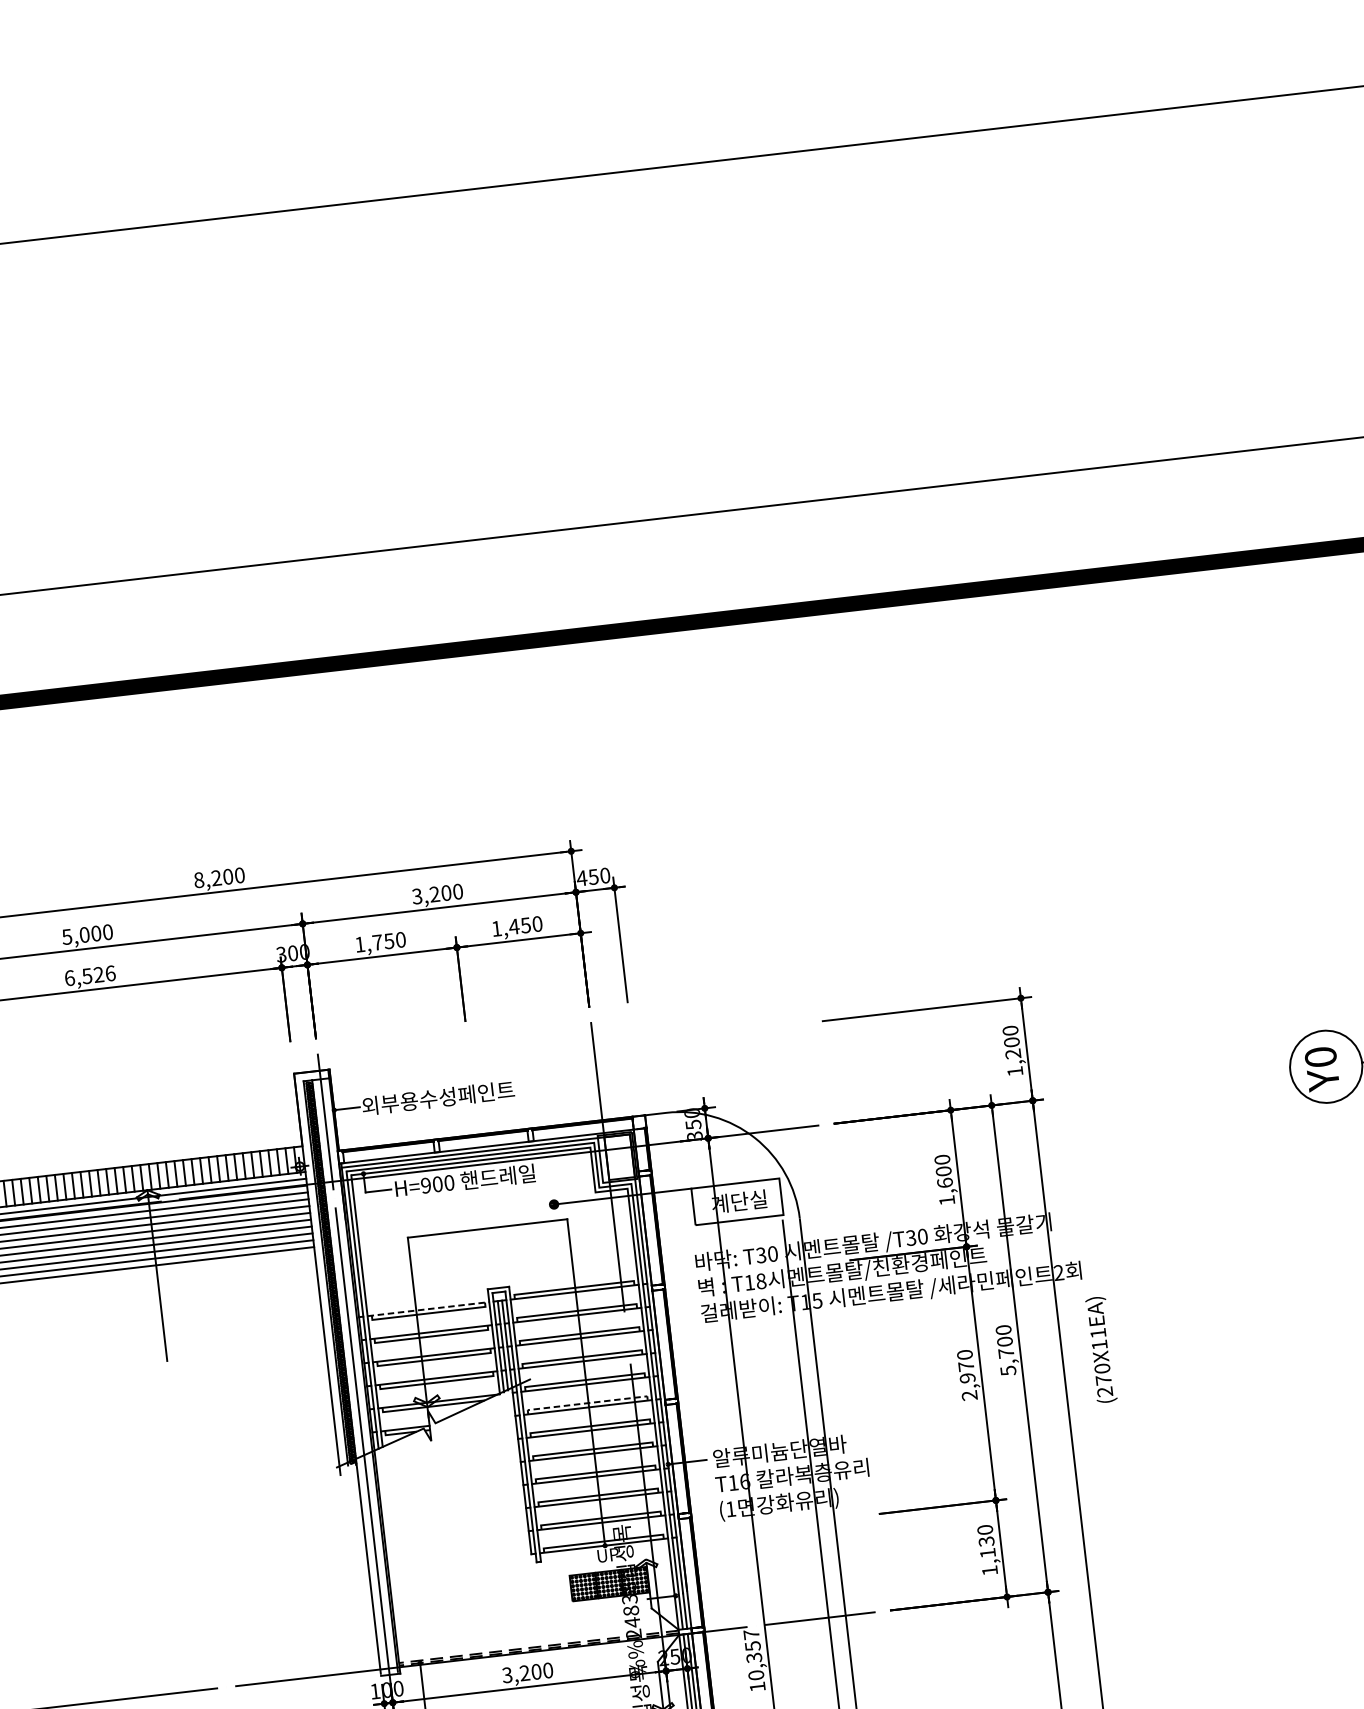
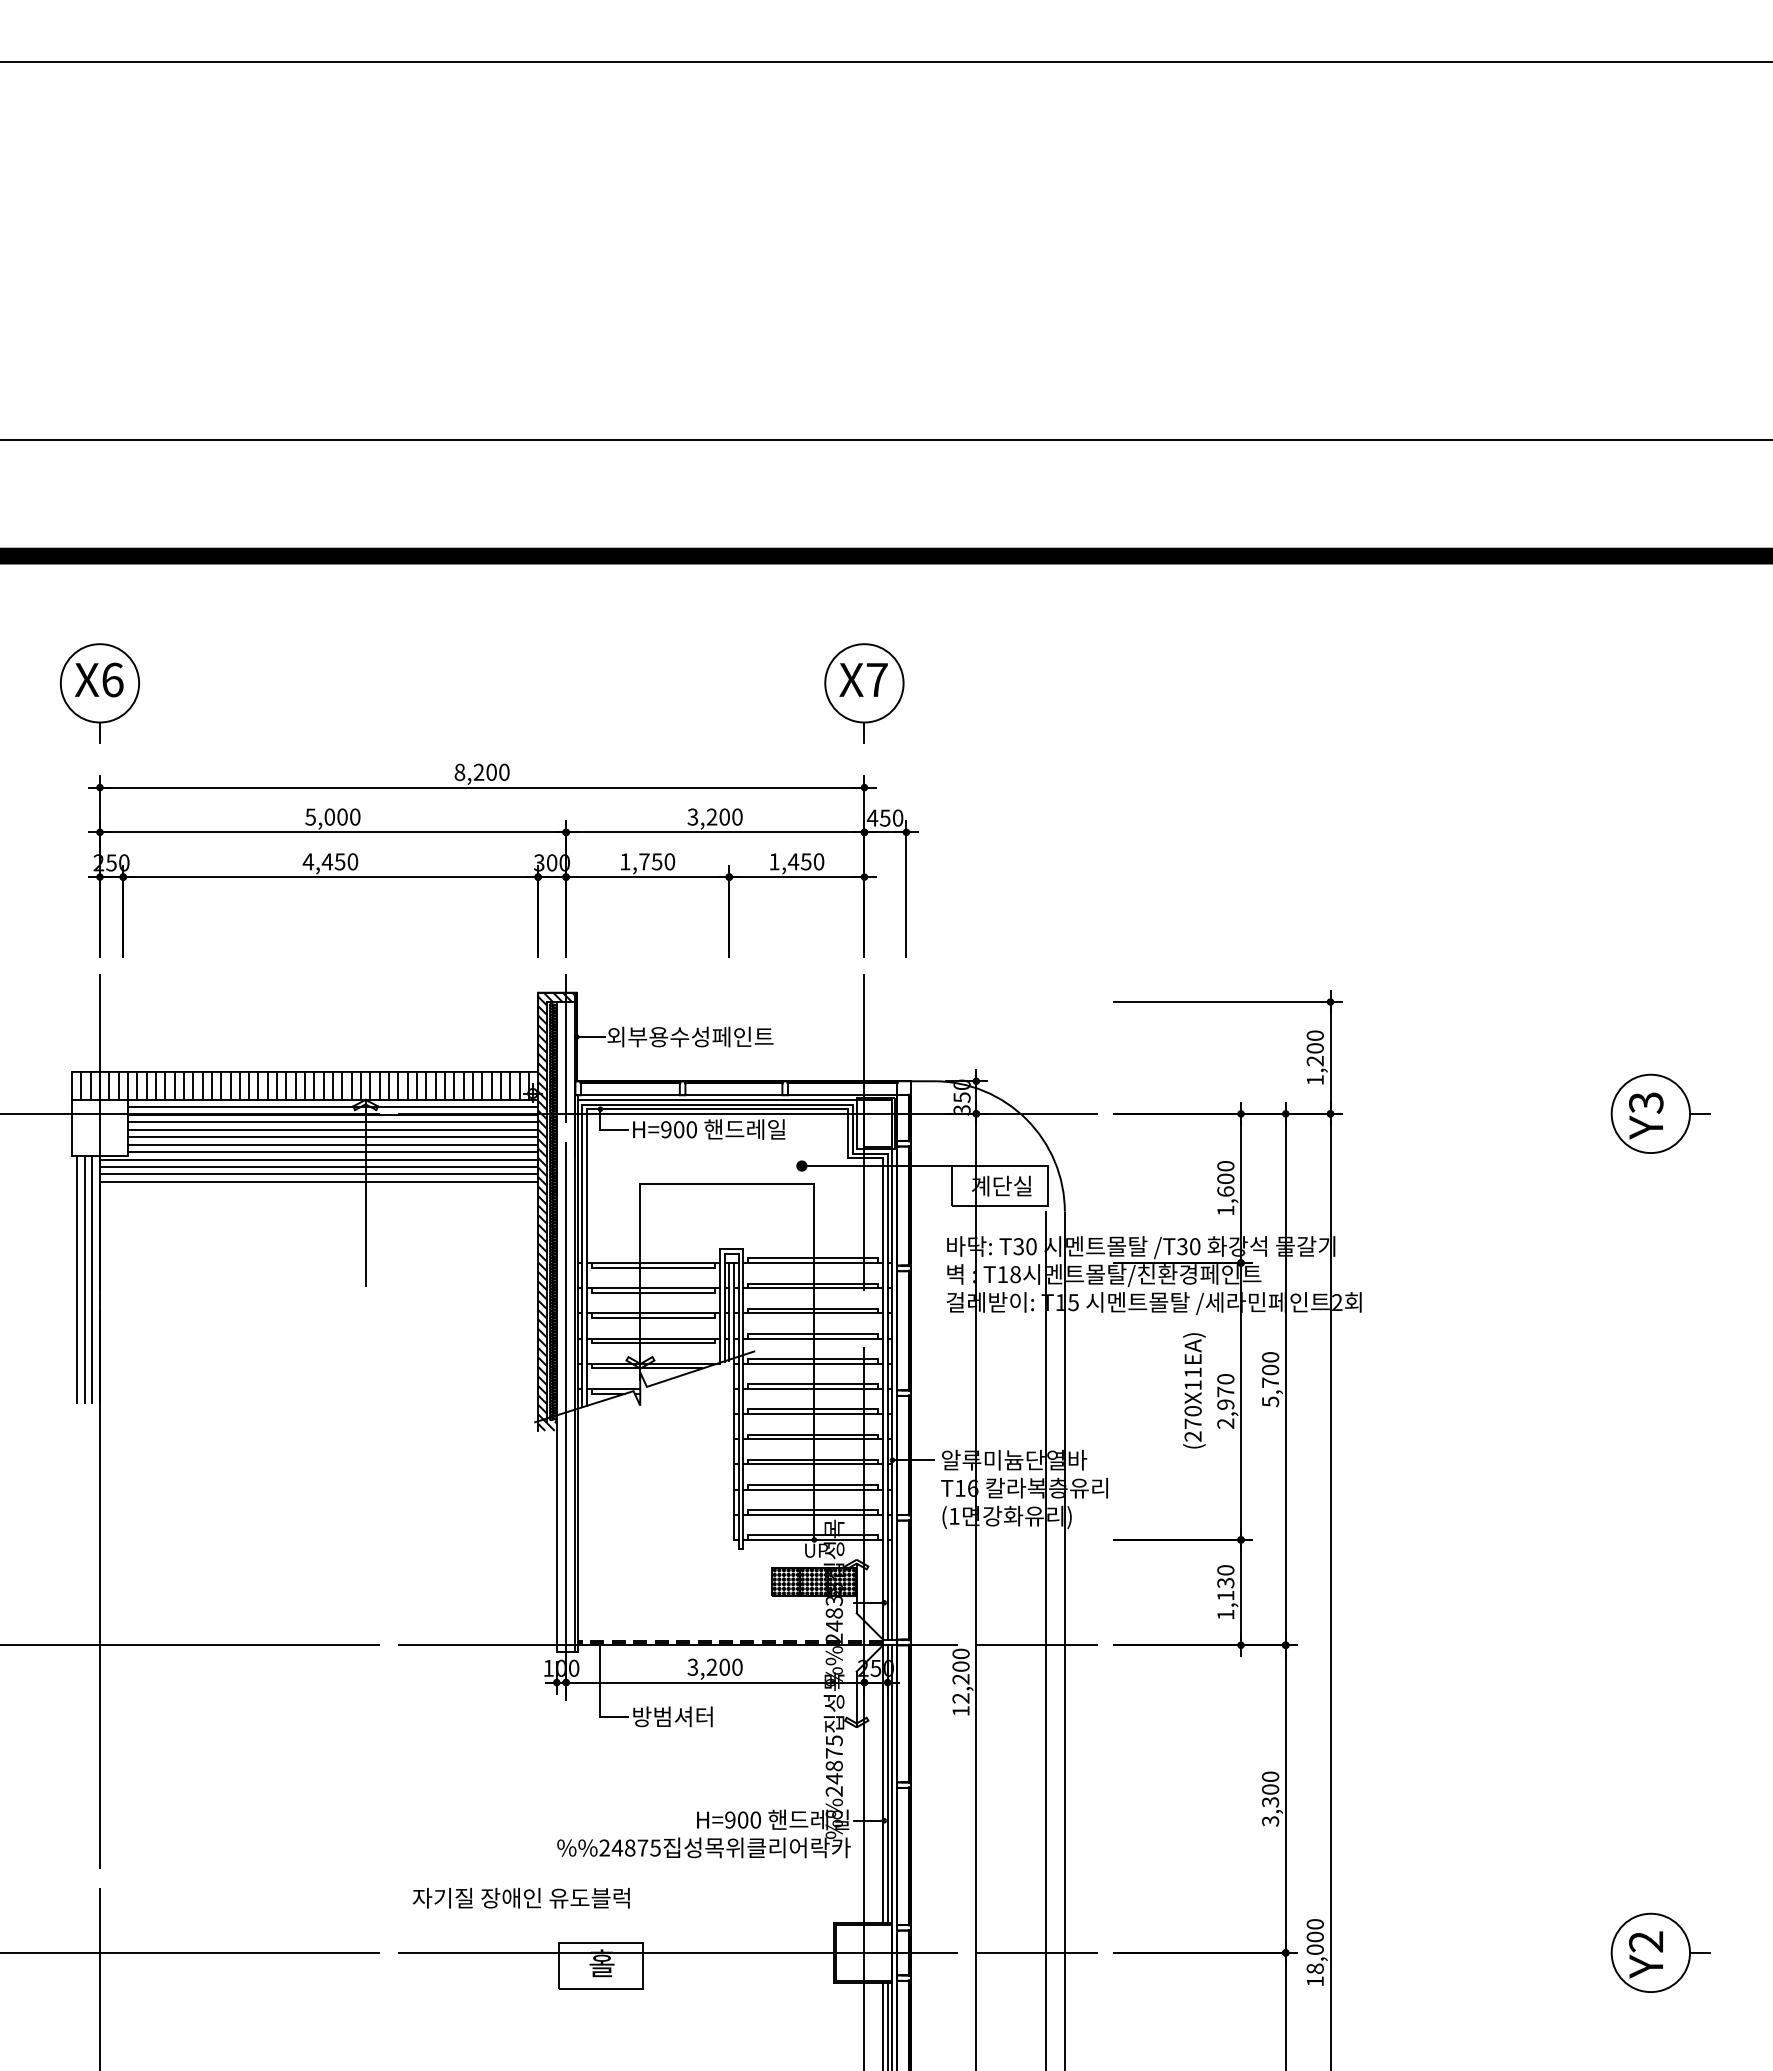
part: (561, 765) -> (864, 693), added
text: (90, 975) -> (330, 861), 6,526 -> 4,450
text: (1320, 1056) -> (1646, 1102), Y0 -> Y3
hatch: (334, 1272) -> (556, 1211), added
line: (429, 1309) -> (654, 1263), dashed -> solid
text: (1101, 1349) -> (1194, 1390), moved
line: (587, 1403) -> (813, 1384), dashed -> solid
text: (753, 1654) -> (960, 1675), 10,357 -> 12,200

